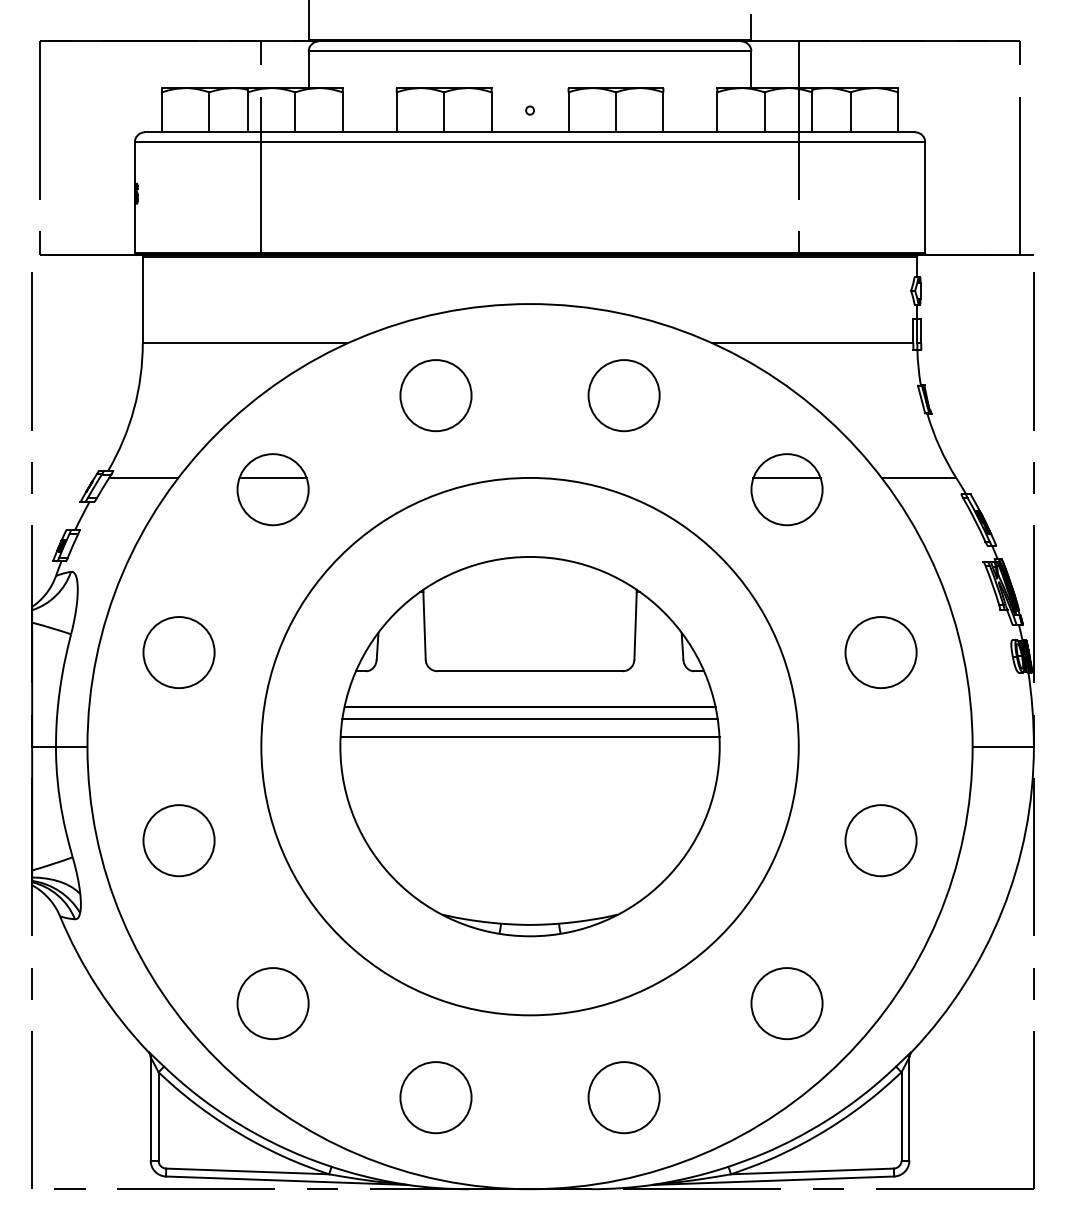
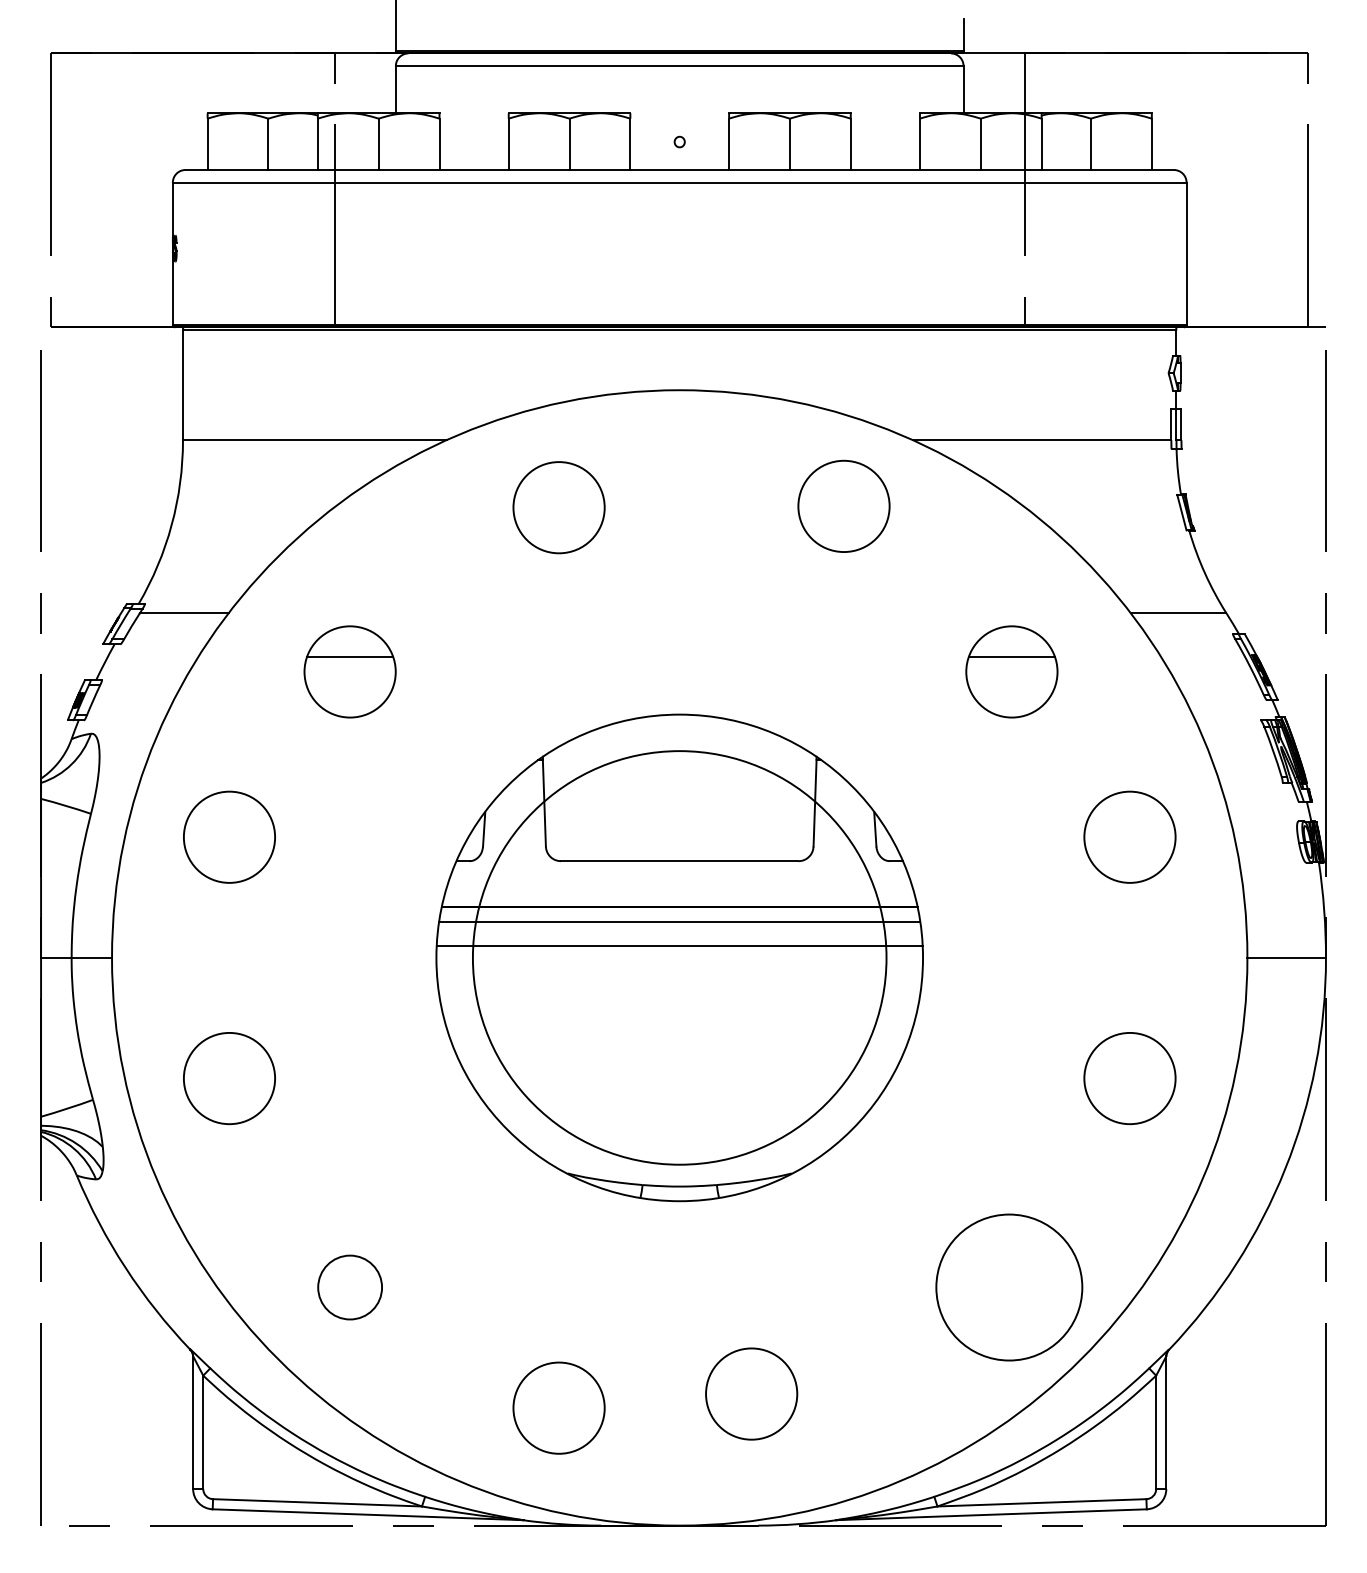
circle: (623, 395) -> (843, 506), moved
part: (272, 489) -> (349, 671), moved
part: (786, 489) -> (1011, 671), moved
circle: (529, 746) -> (679, 957), size x0.6
circle: (272, 1003) -> (349, 1287), size x0.7
circle: (786, 1003) -> (1008, 1287), size x1.6
circle: (623, 1097) -> (750, 1393), moved

